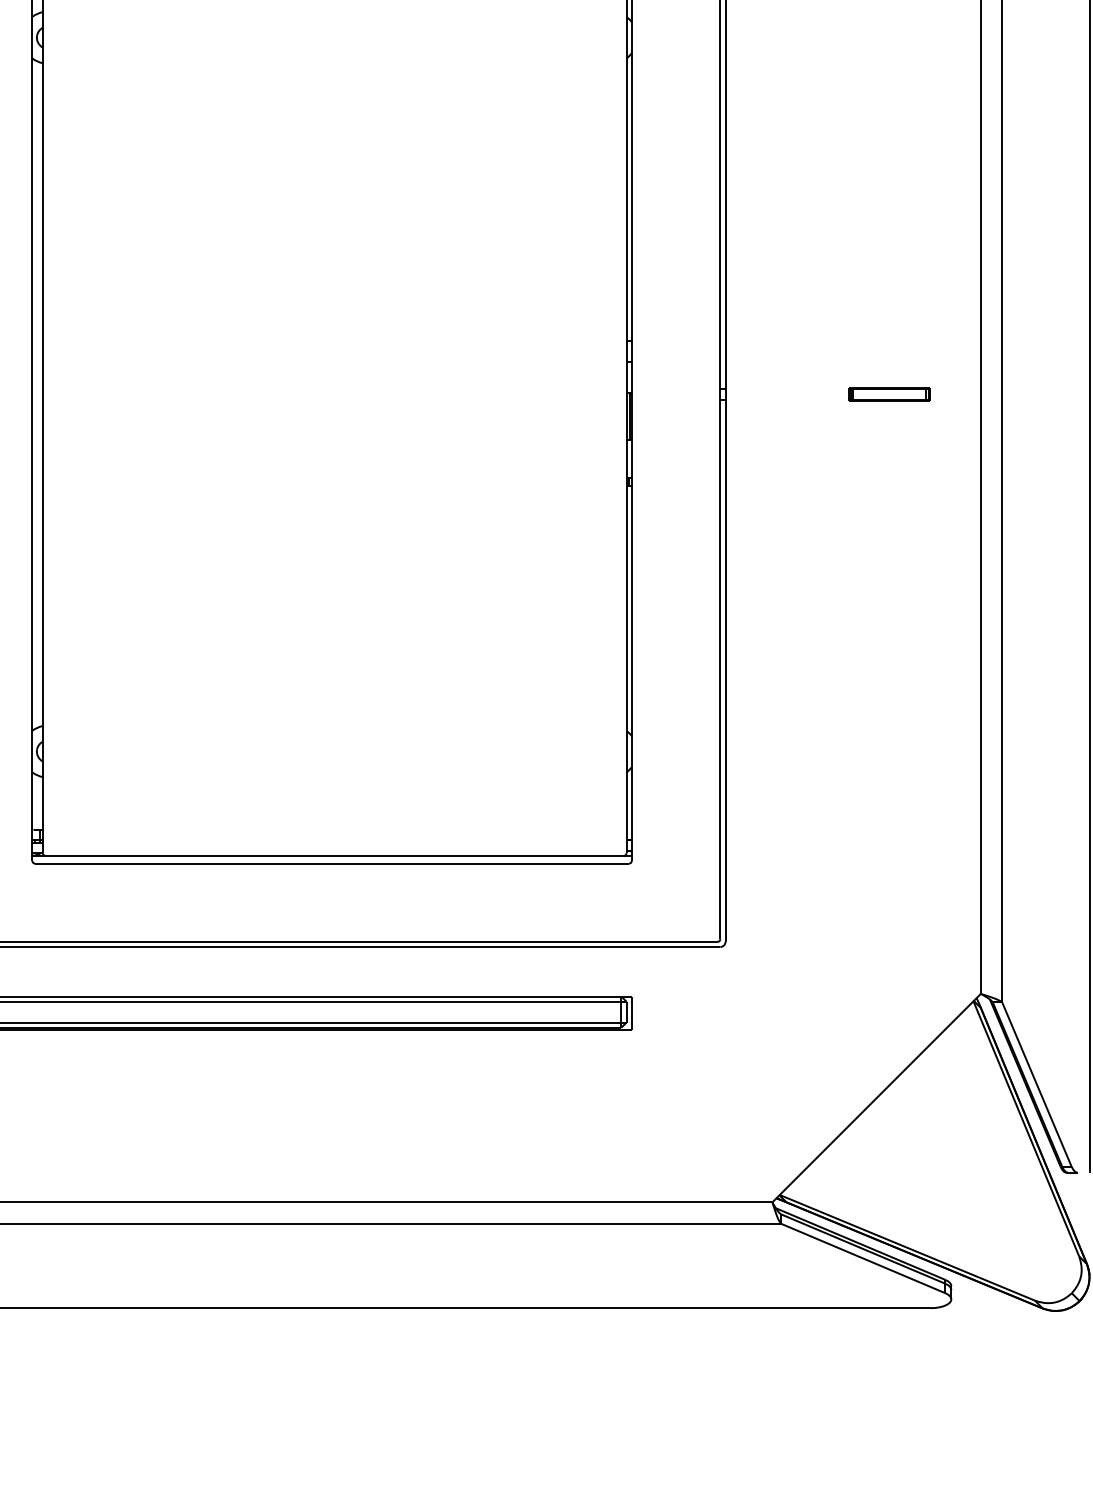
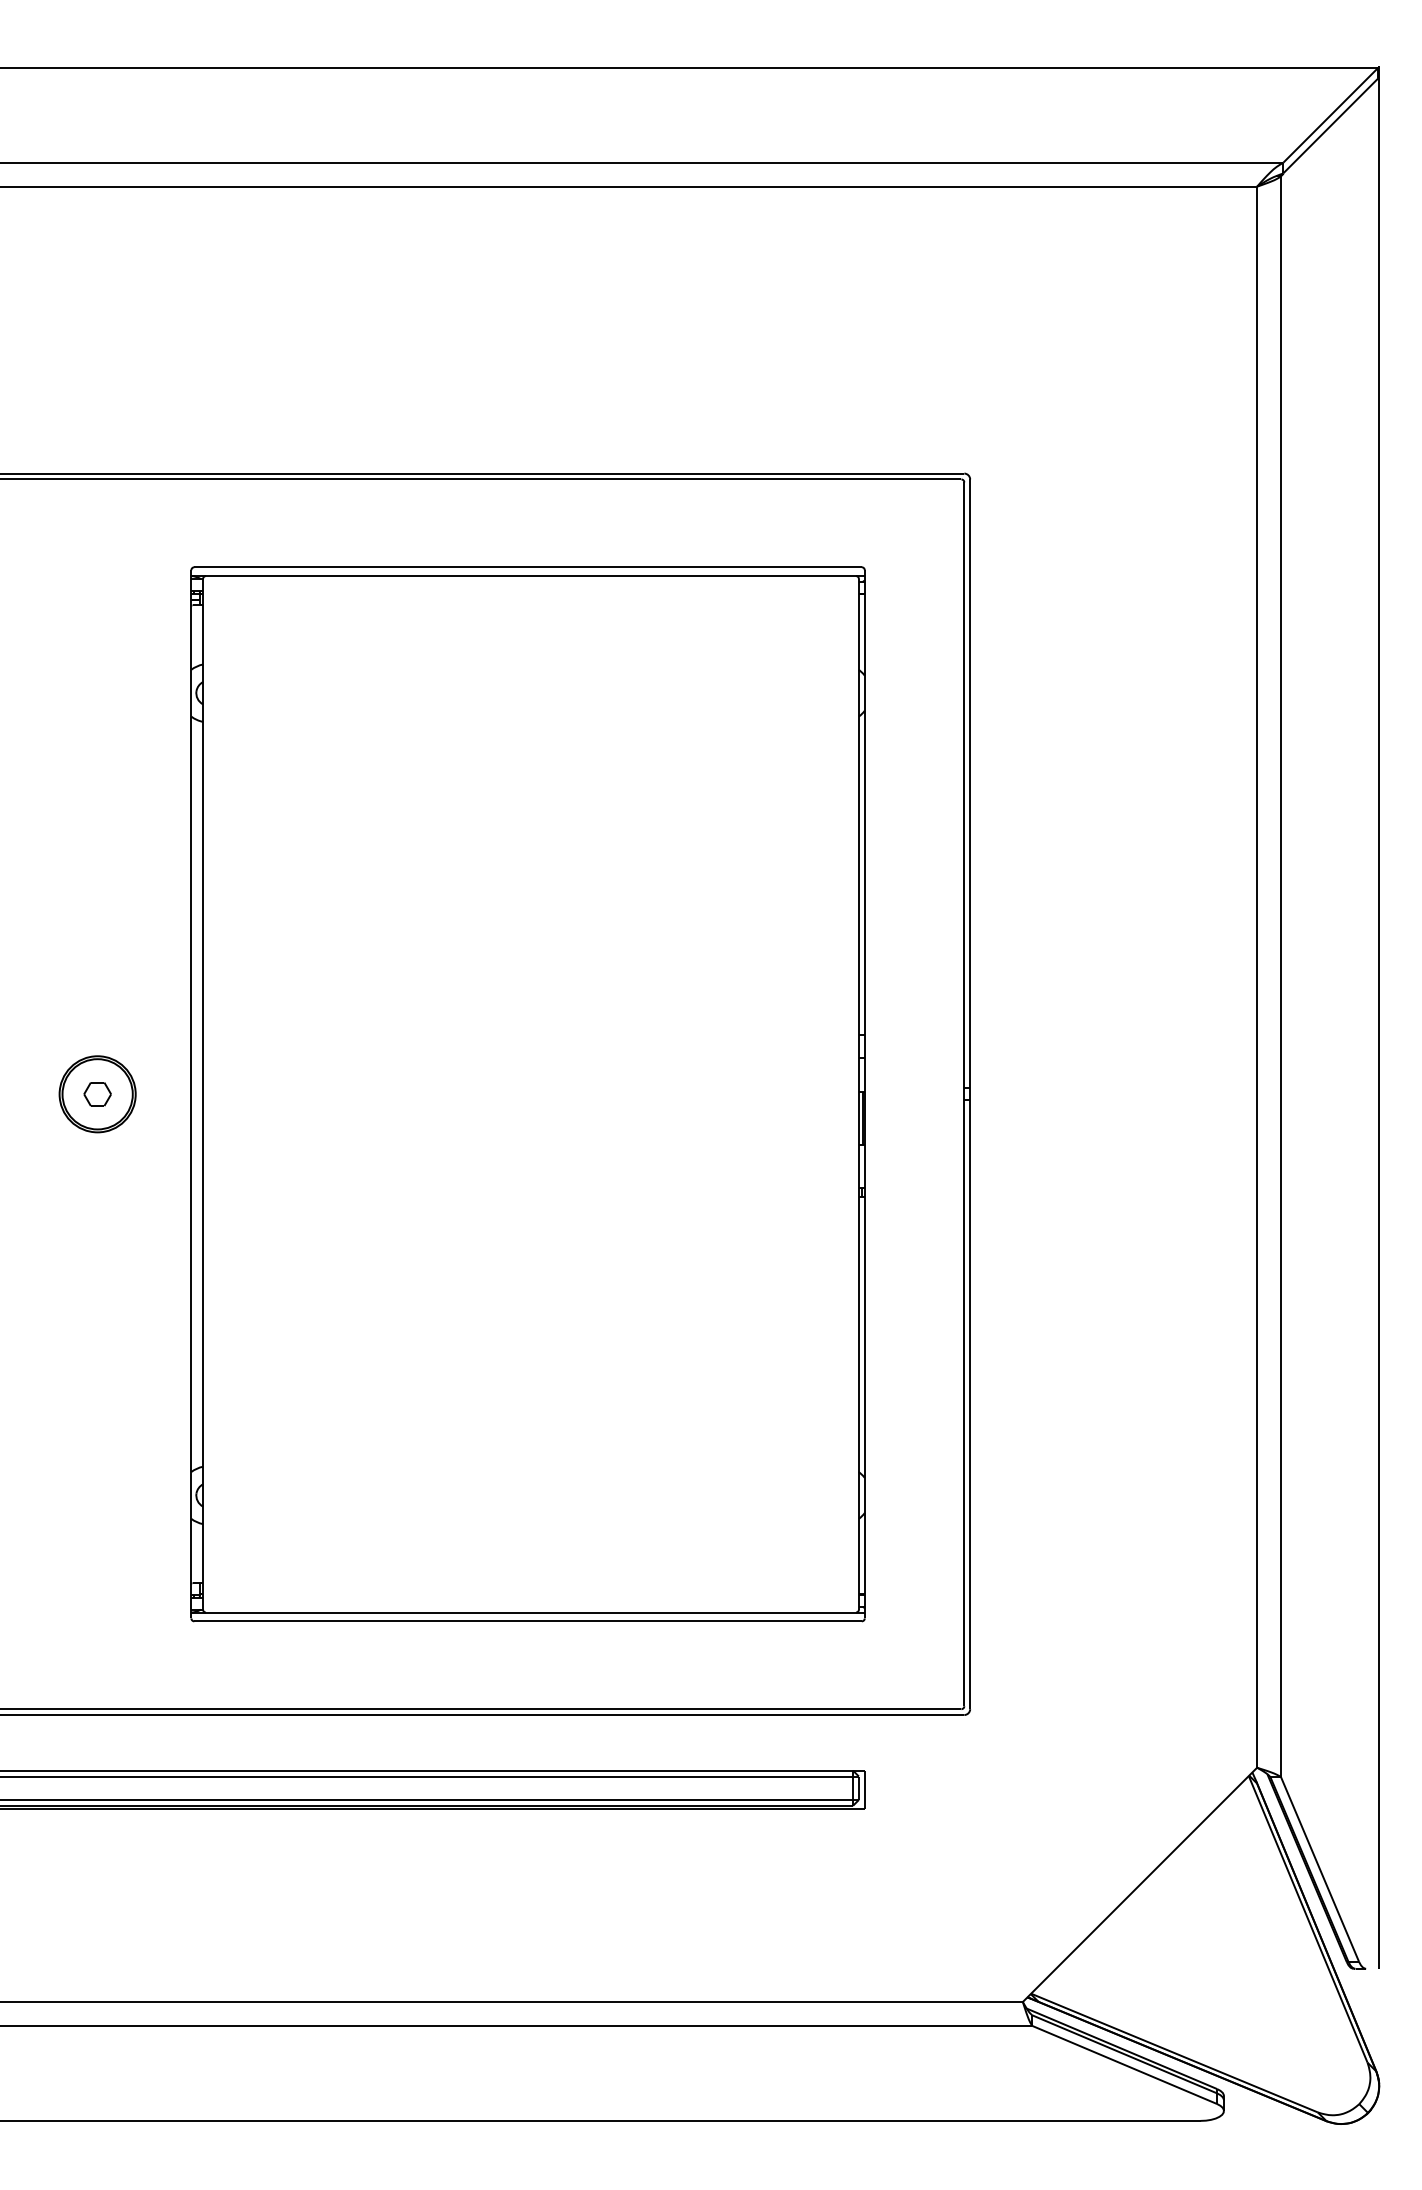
part: (889, 394) -> (1154, 1094), removed

